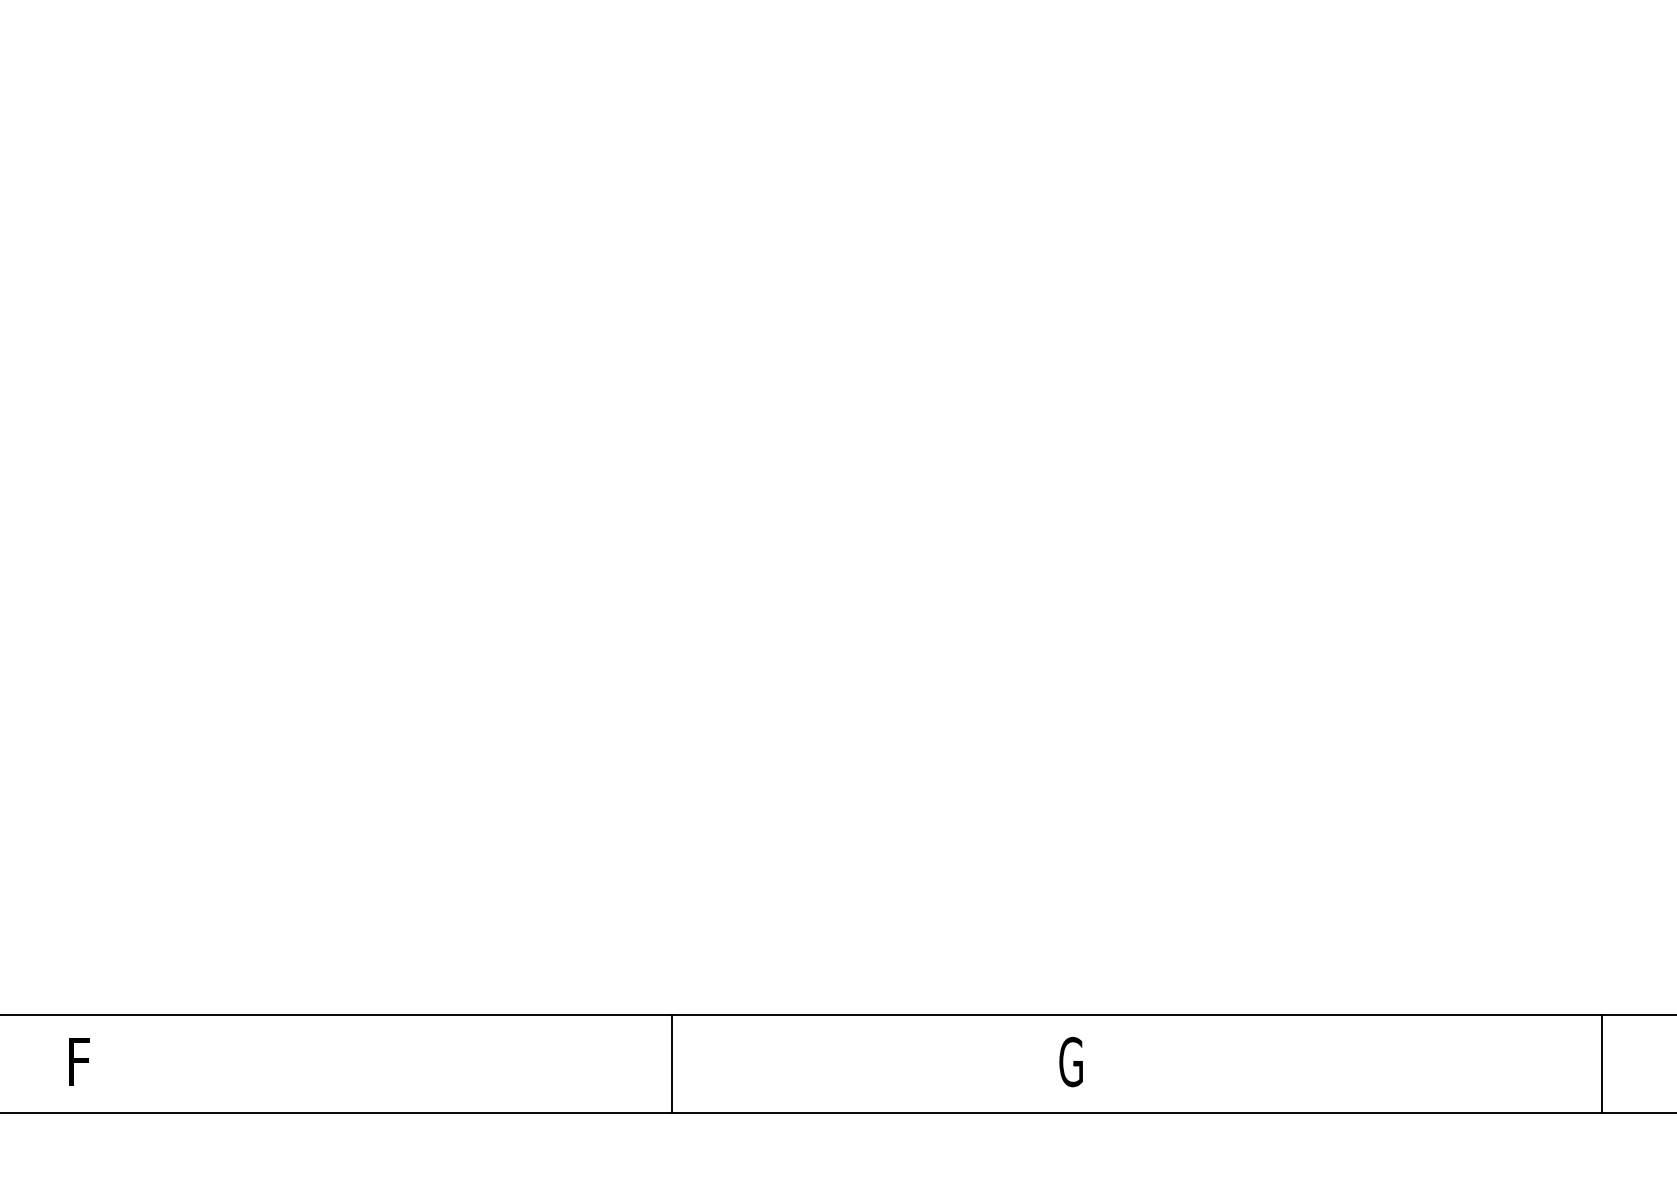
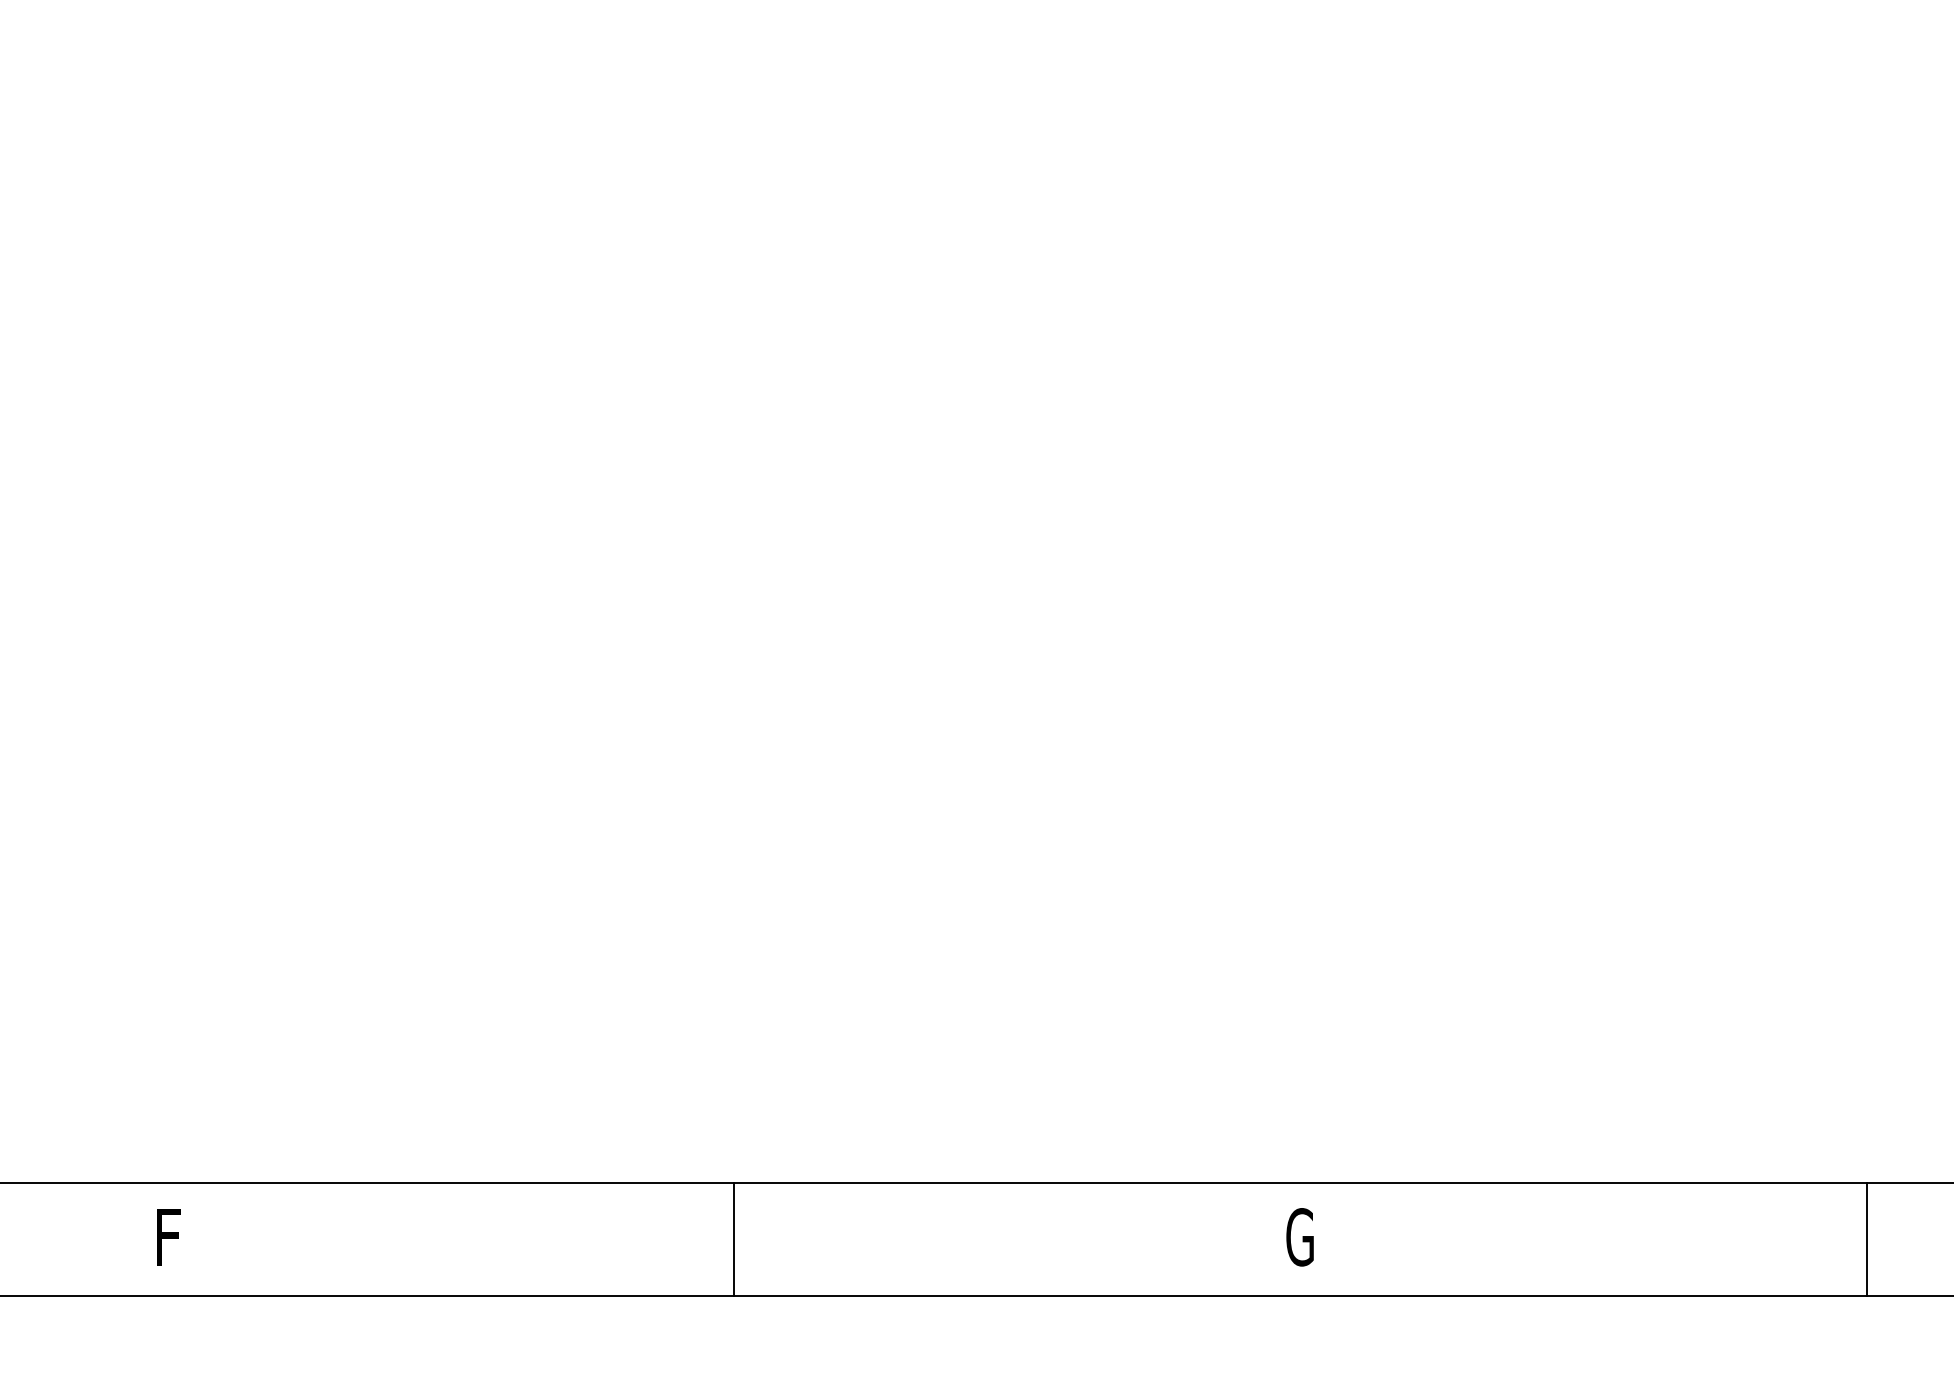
text: (79, 1062) -> (168, 1237), moved
text: (1070, 1062) -> (1299, 1237), moved
line: (672, 1063) -> (734, 1239), moved

